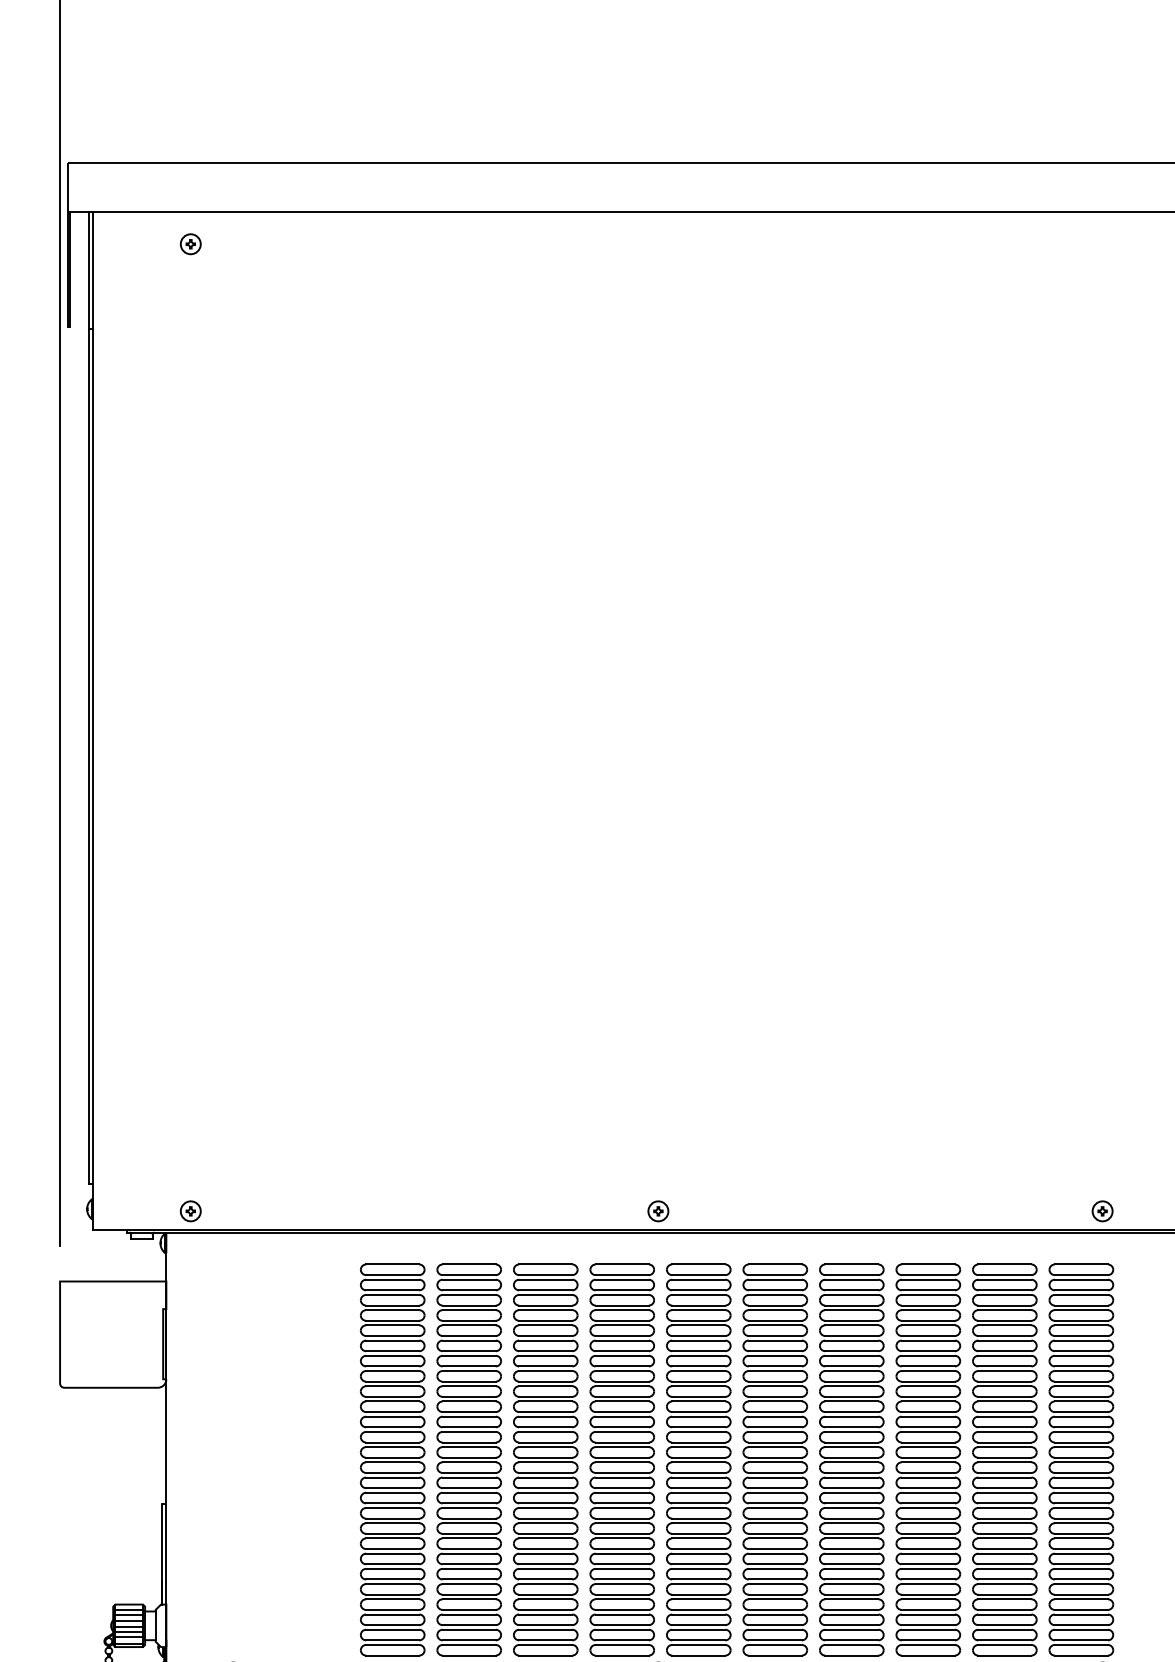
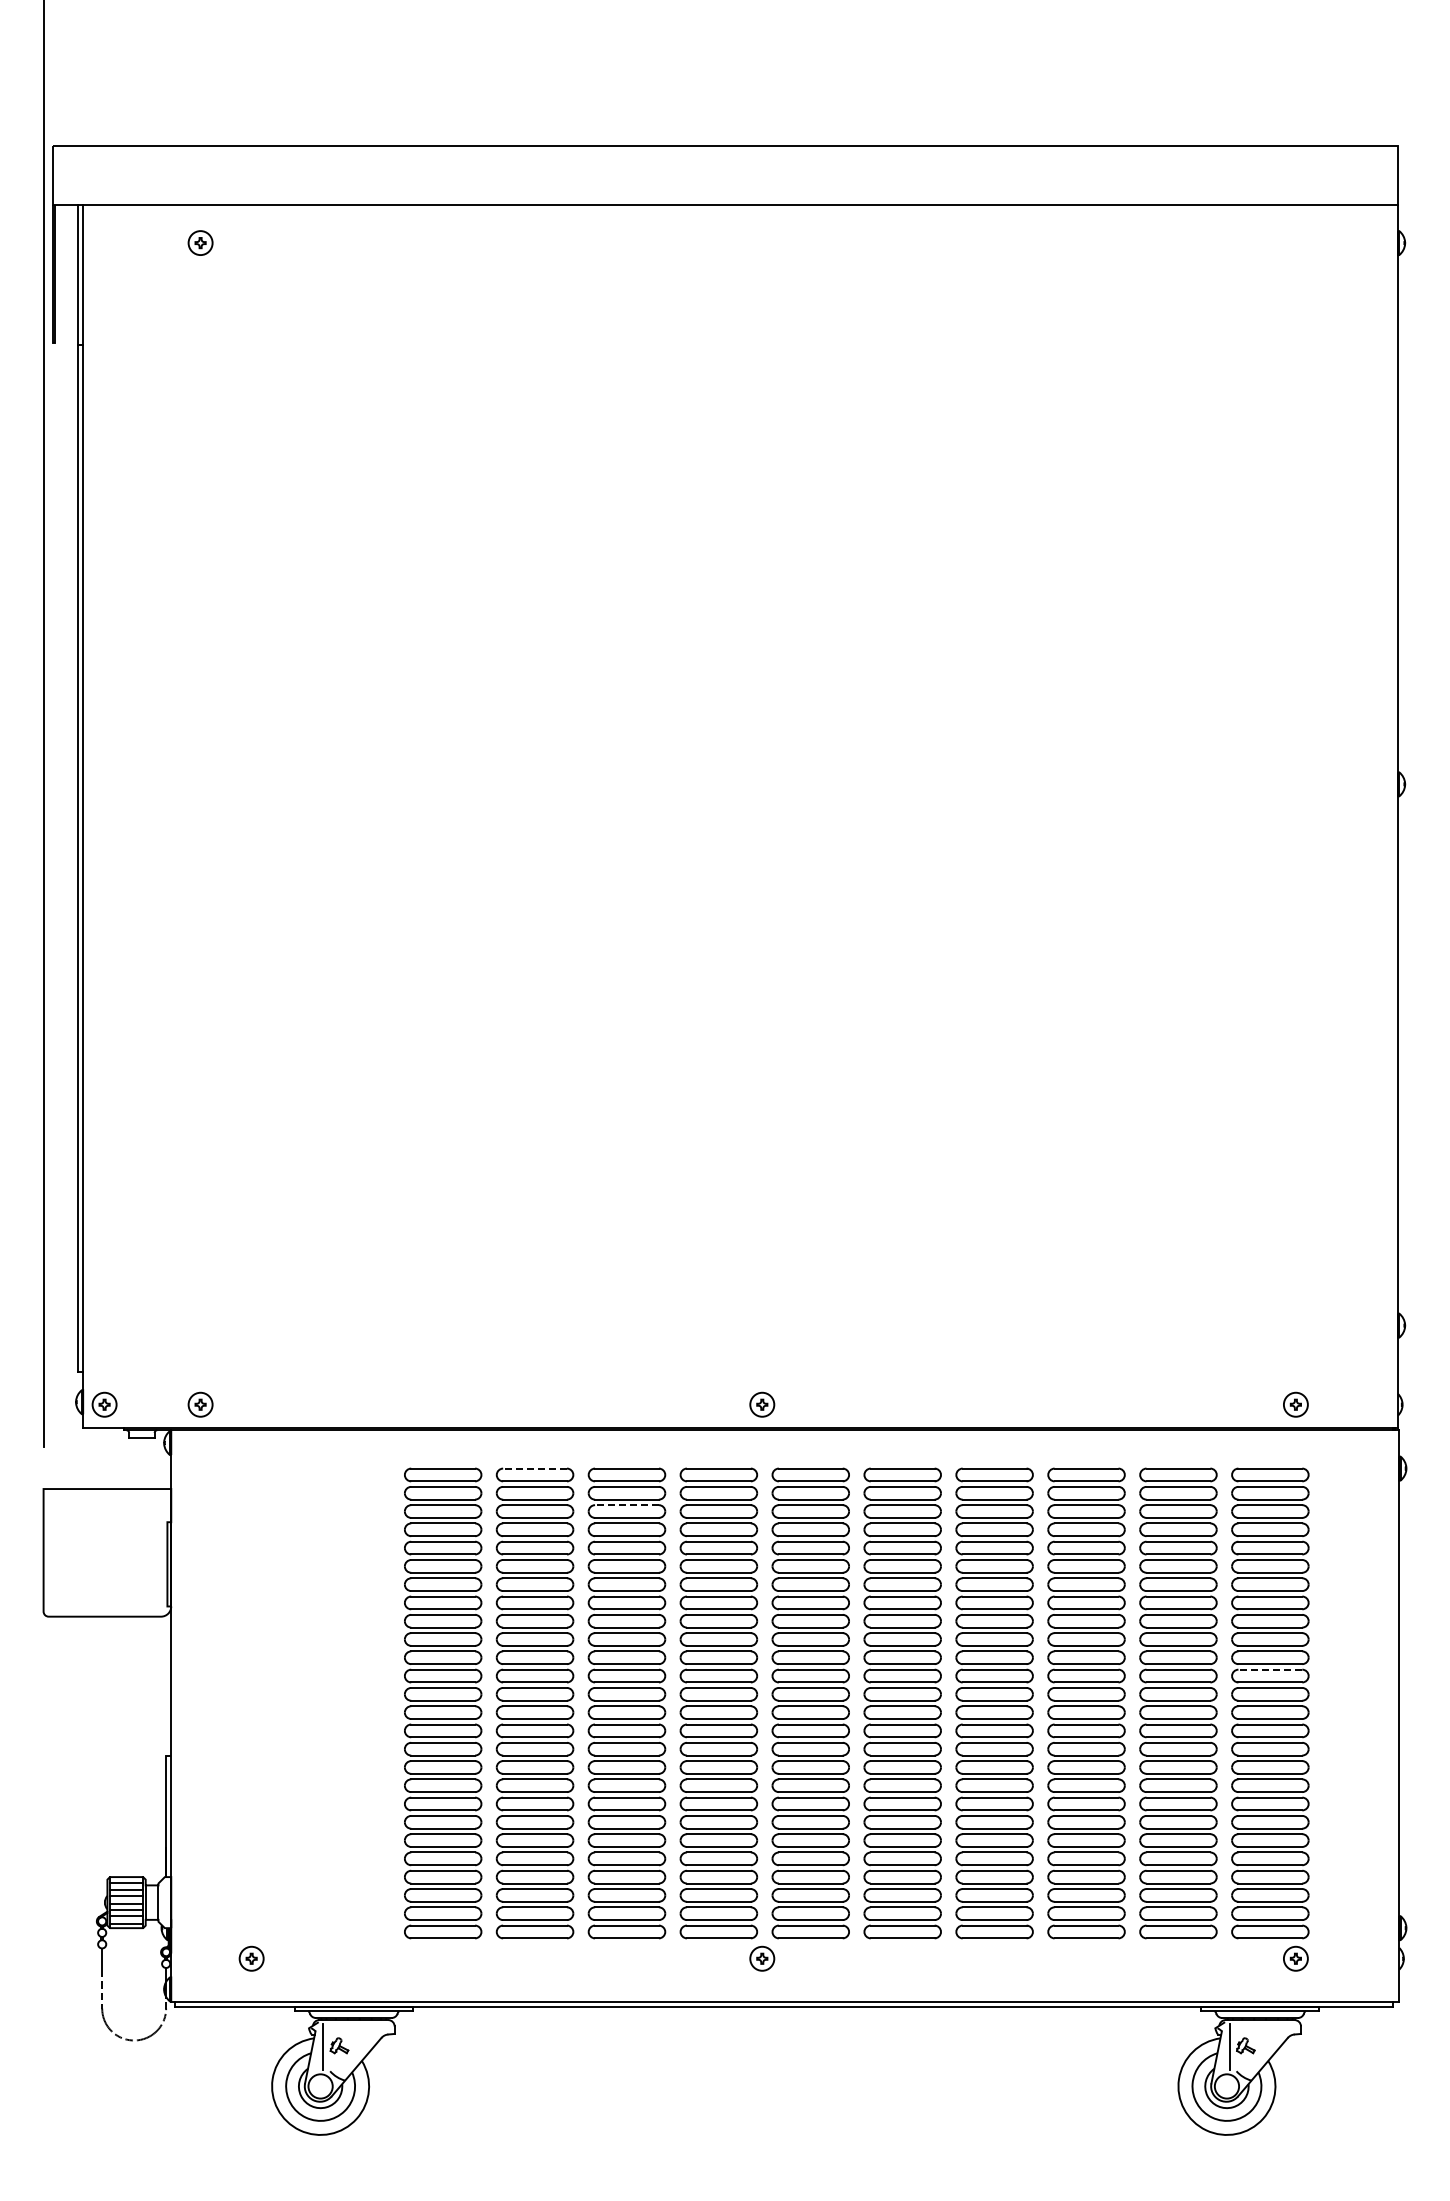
part: (110, 1211) -> (104, 1404), added
line: (469, 1264) -> (535, 1468), solid -> dashed
line: (545, 1295) -> (626, 1505), solid -> dashed
line: (1081, 1431) -> (1270, 1669), solid -> dashed

